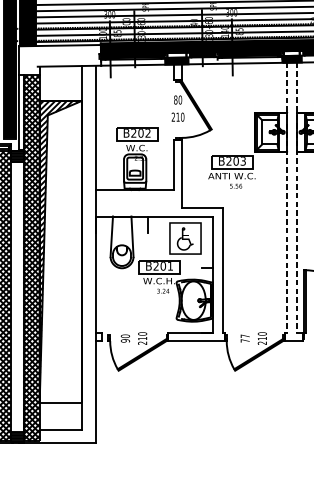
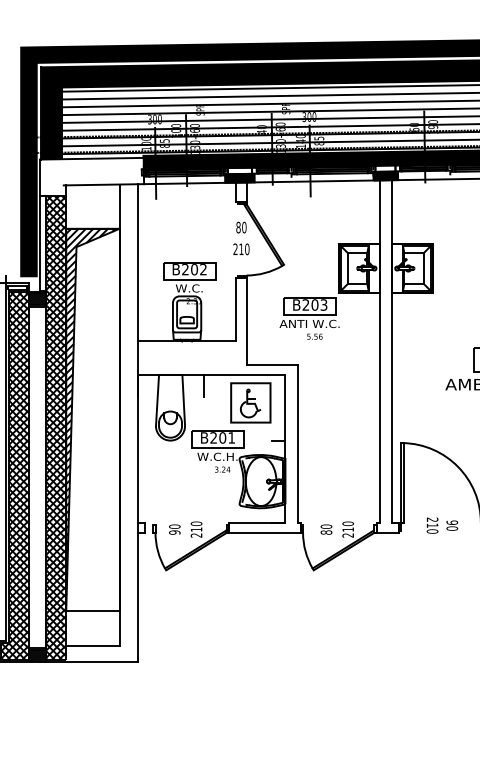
line: (287, 197) -> (379, 351), dashed -> solid
line: (296, 197) -> (391, 351), dashed -> solid
text: (245, 338) -> (326, 529), 77 -> 80

